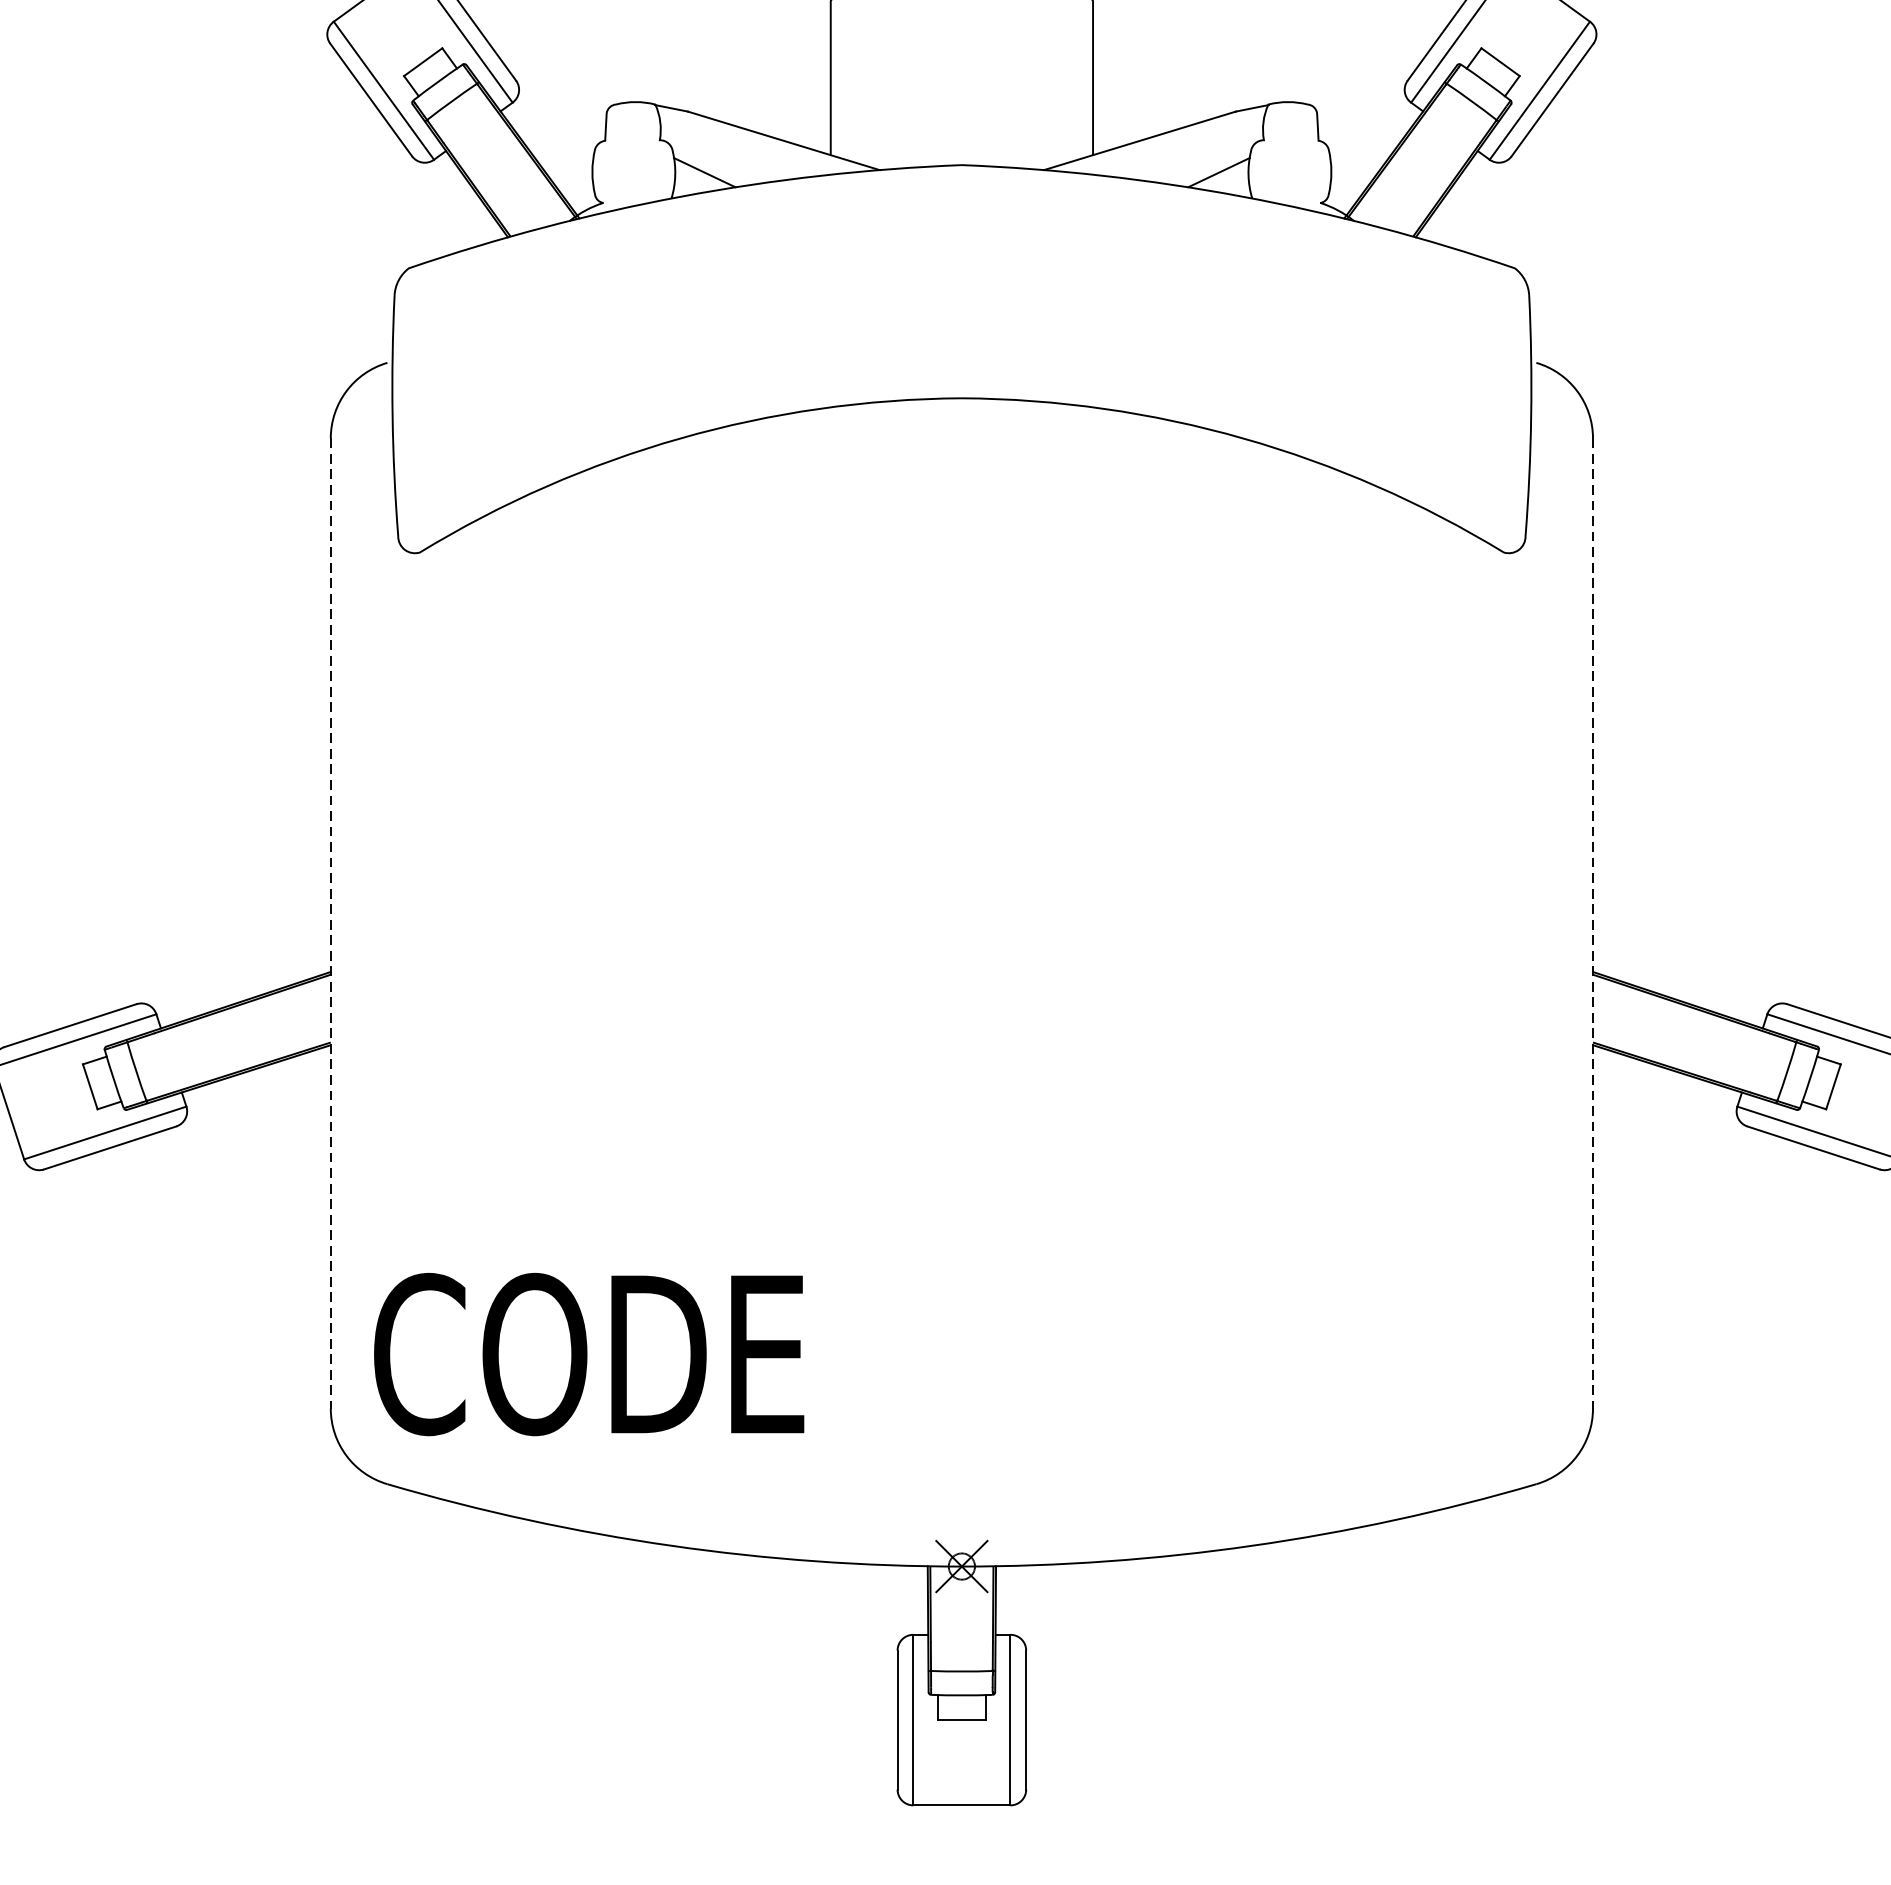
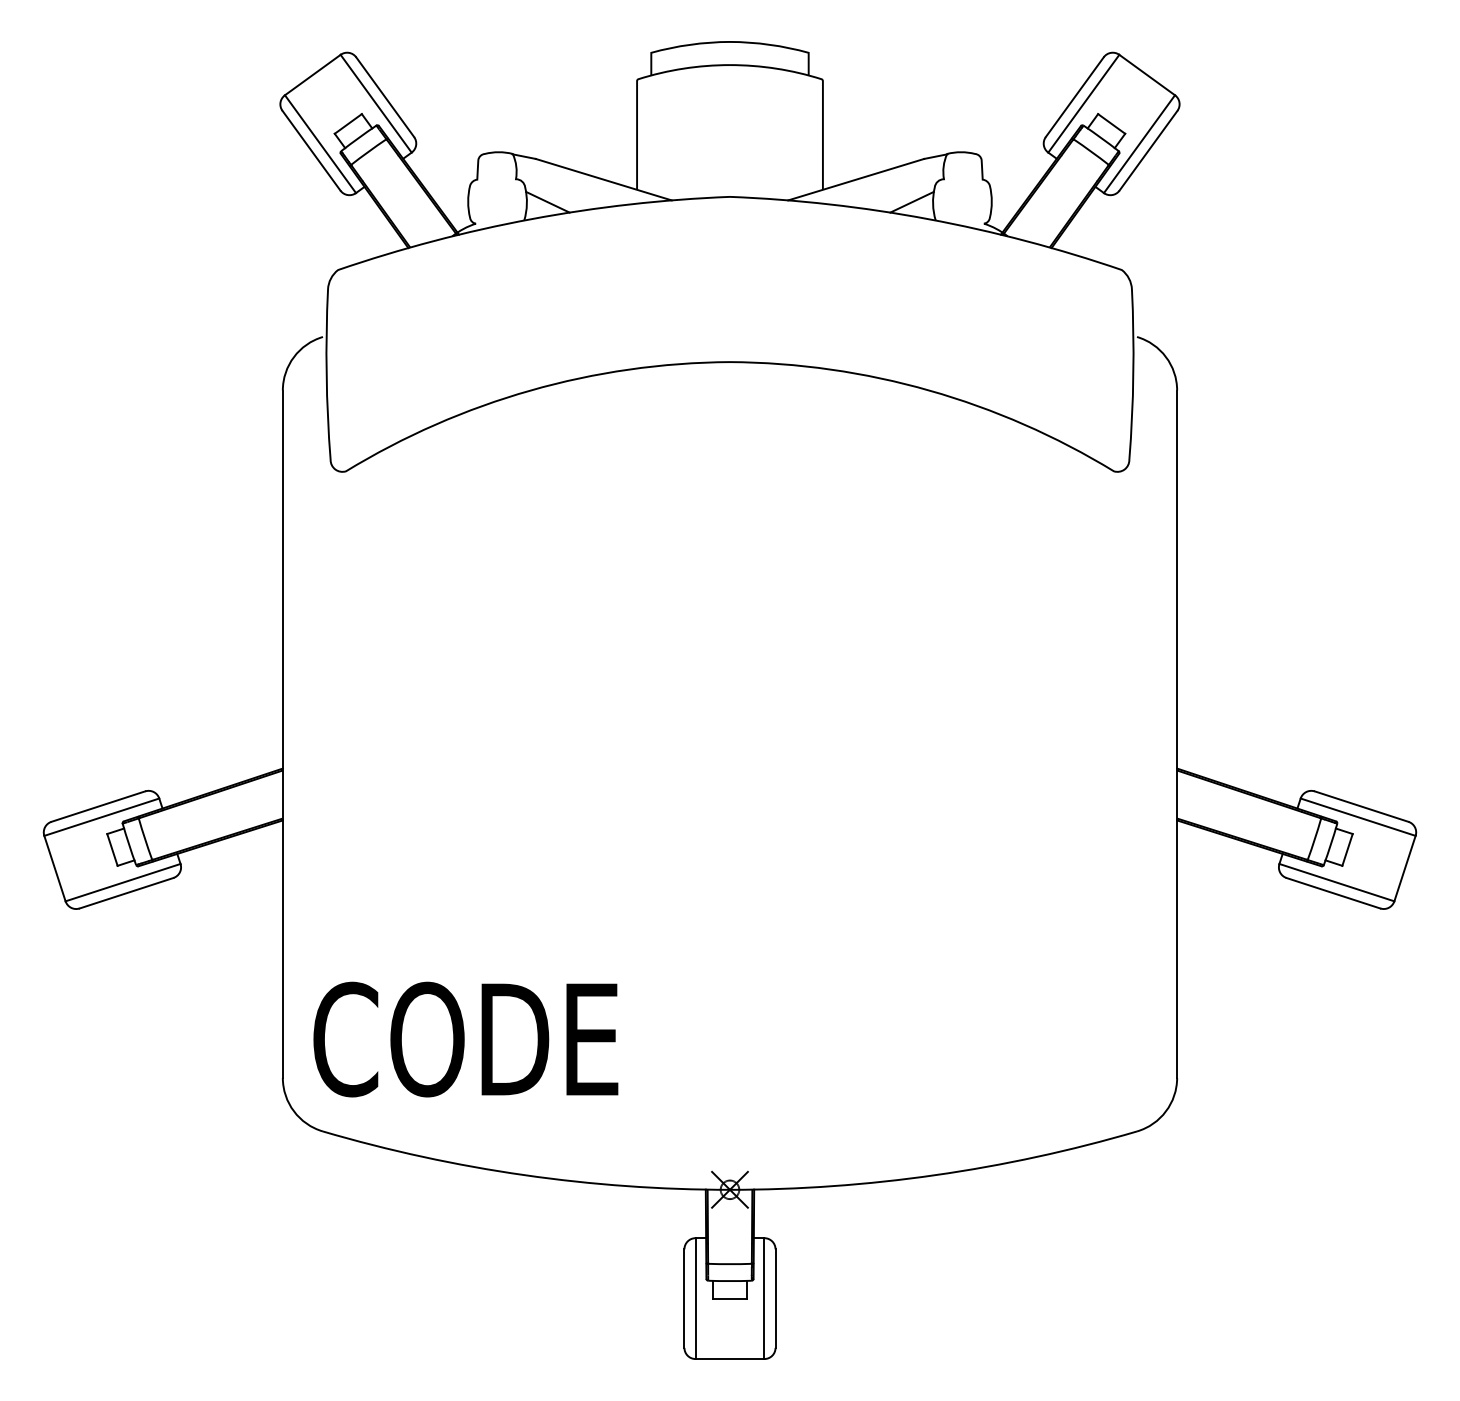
line: (330, 923) -> (282, 734), dashed -> solid
line: (1593, 923) -> (1177, 734), dashed -> solid

